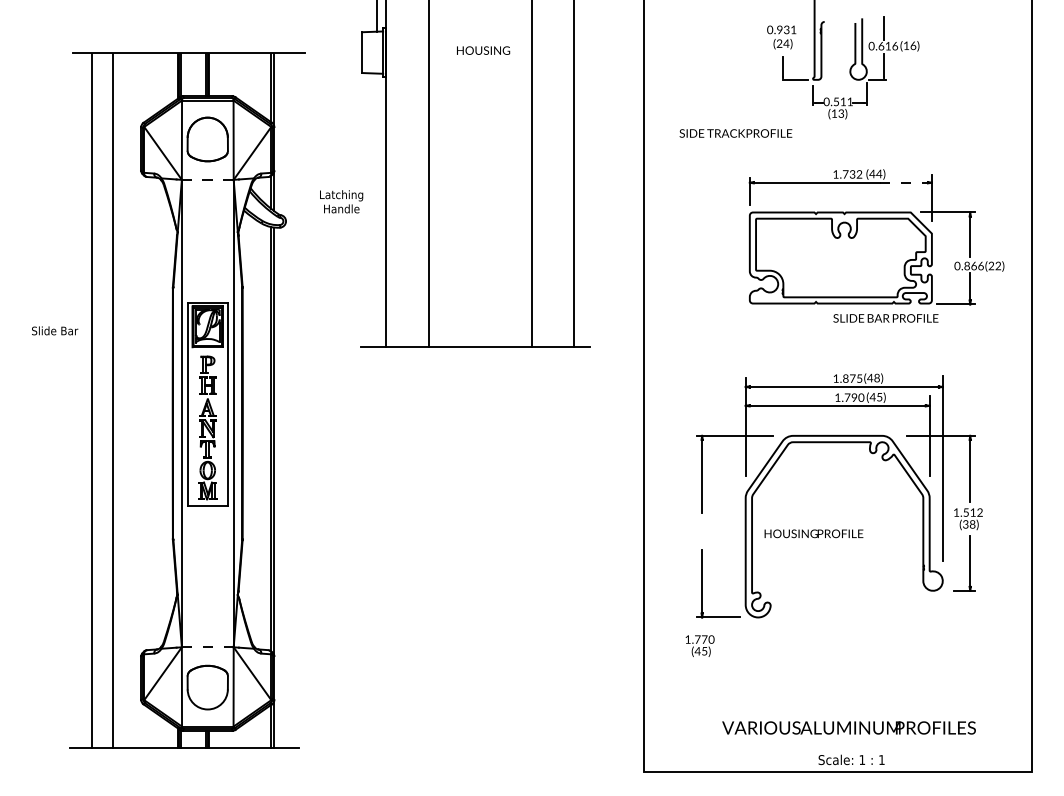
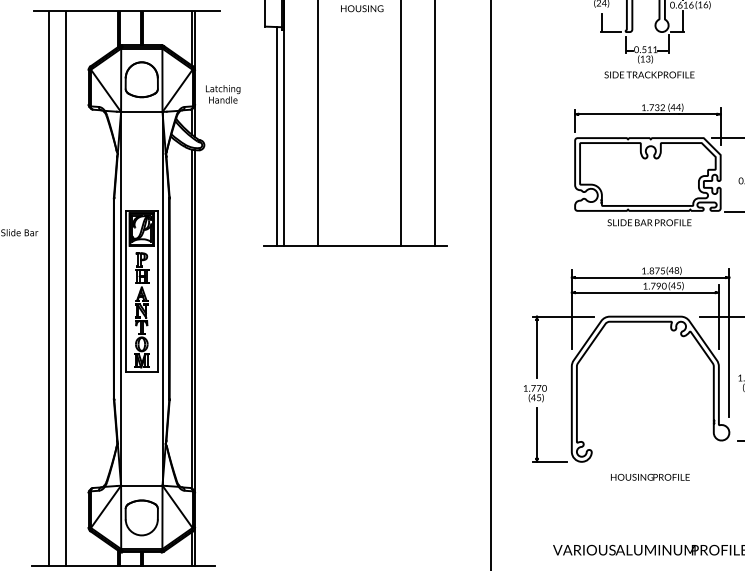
text: (735, 133) -> (649, 74), moved
line: (207, 179) -> (141, 111), dashed -> solid
line: (904, 182) -> (698, 114), dashed -> solid
text: (341, 201) -> (223, 94), moved
line: (376, 209) -> (276, 135), added
text: (885, 318) -> (649, 222), moved
text: (813, 533) -> (649, 477), moved
text: (699, 645) -> (534, 393), moved
line: (207, 647) -> (141, 485), dashed -> solid

